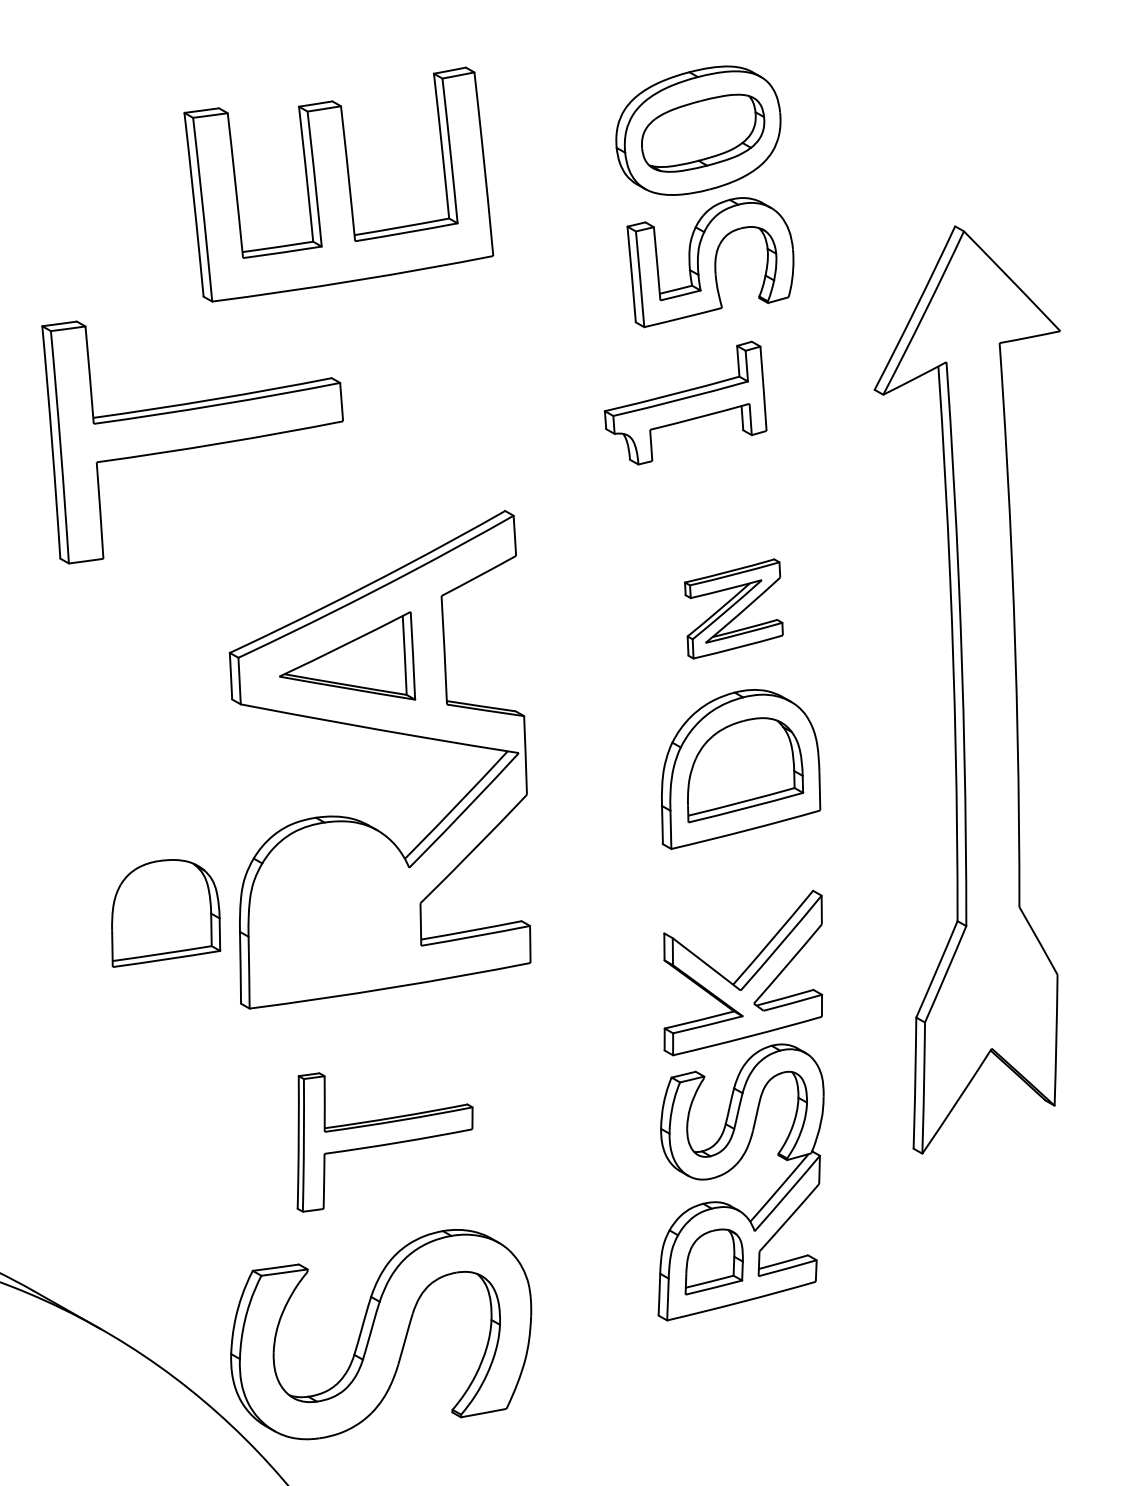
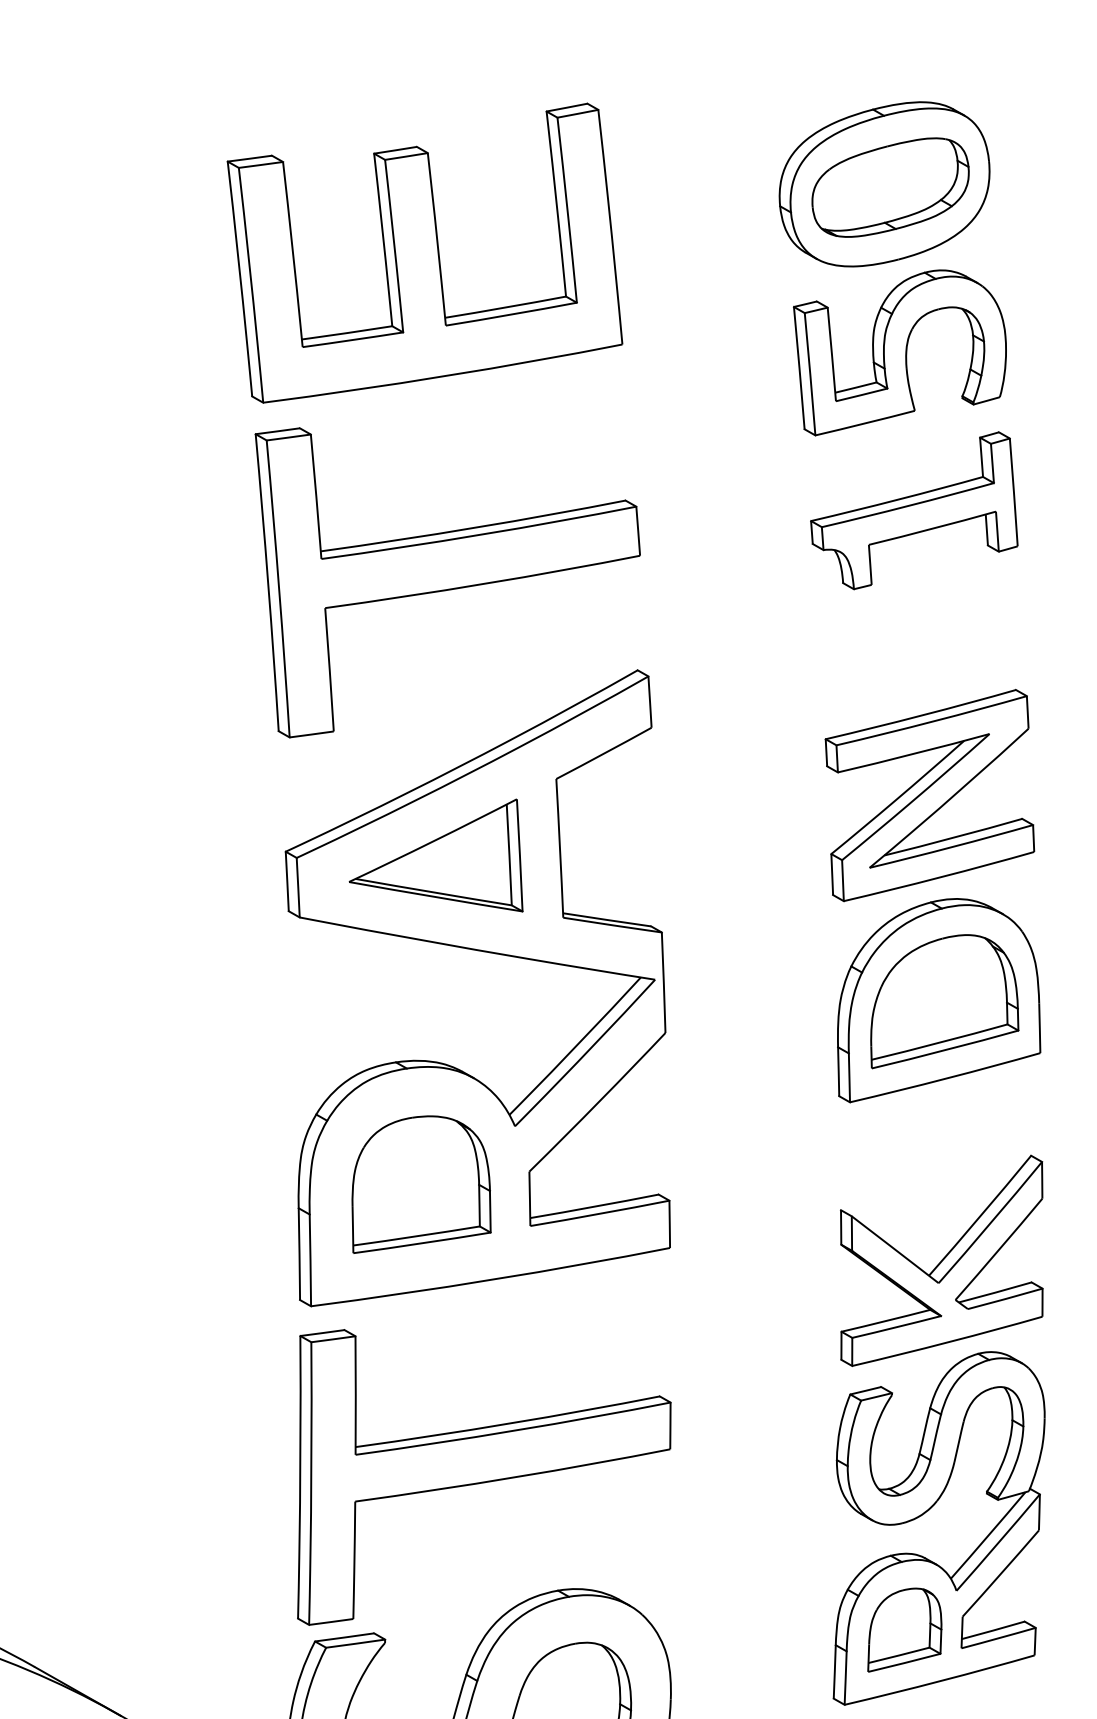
part: (685, 402) -> (914, 509), moved
part: (192, 442) -> (447, 582), moved
part: (733, 608) -> (929, 794), size x1.67
part: (166, 913) -> (422, 1184), moved
part: (384, 1142) -> (483, 1477), size x1.67

